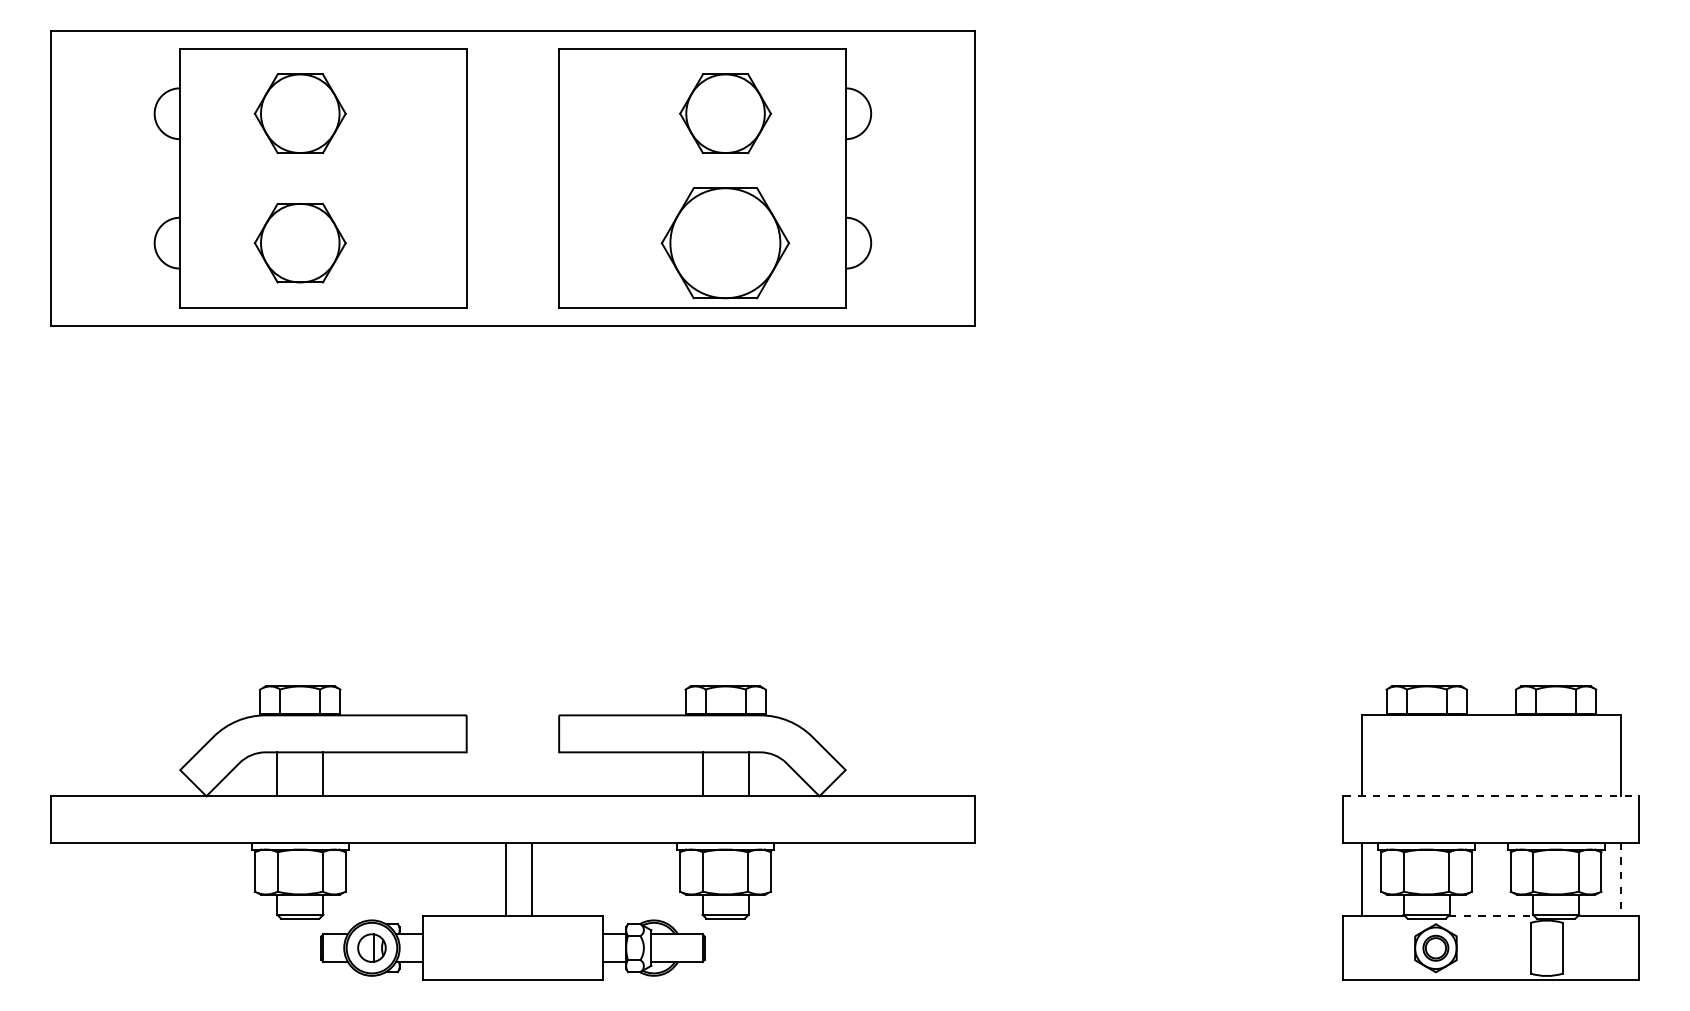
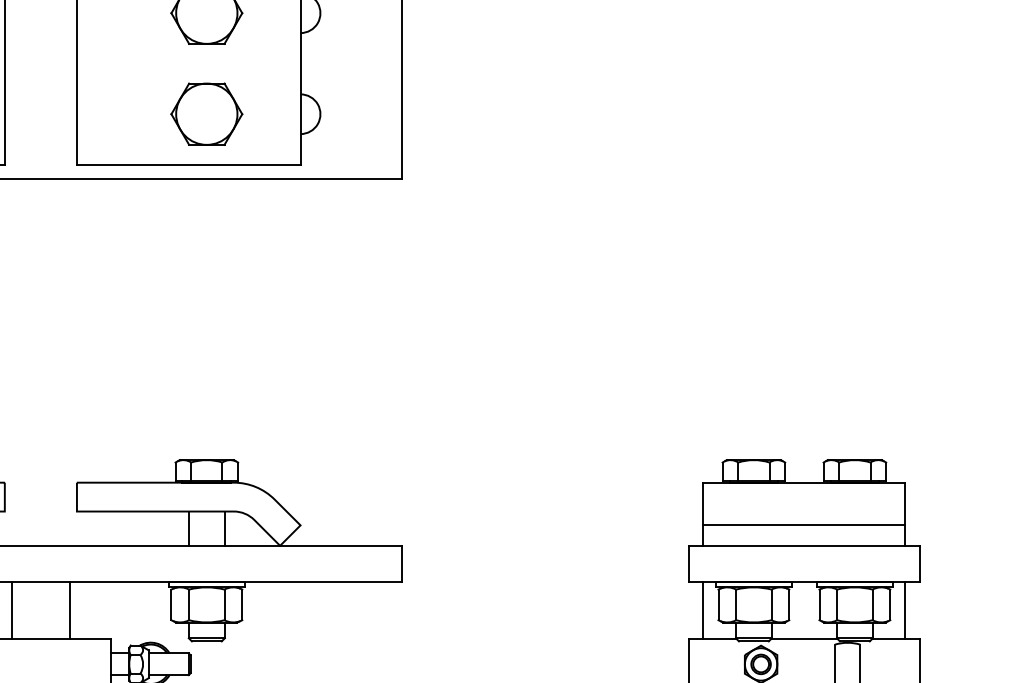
part: (725, 242) -> (206, 113), size x0.71
line: (1490, 770) -> (803, 525), added
line: (1491, 796) -> (804, 545), dashed -> solid
line: (505, 878) -> (69, 609), moved
line: (531, 878) -> (11, 609), moved
line: (1620, 879) -> (905, 610), dashed -> solid
line: (1491, 915) -> (804, 638), dashed -> solid

